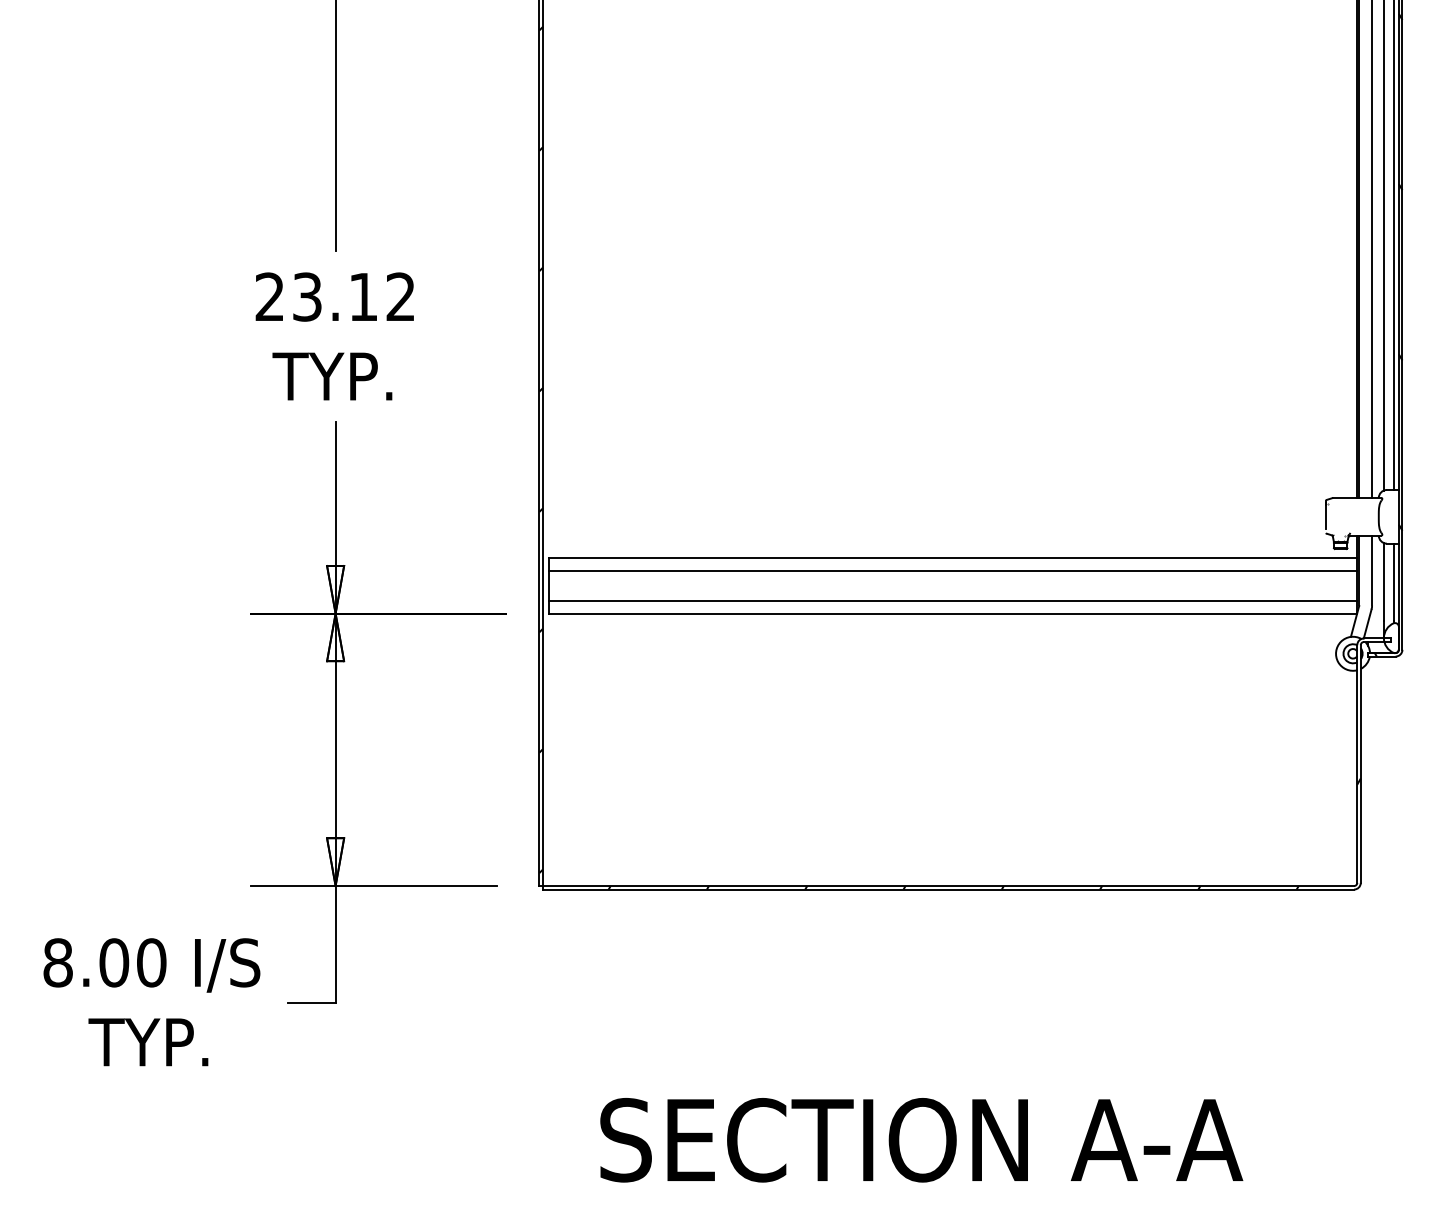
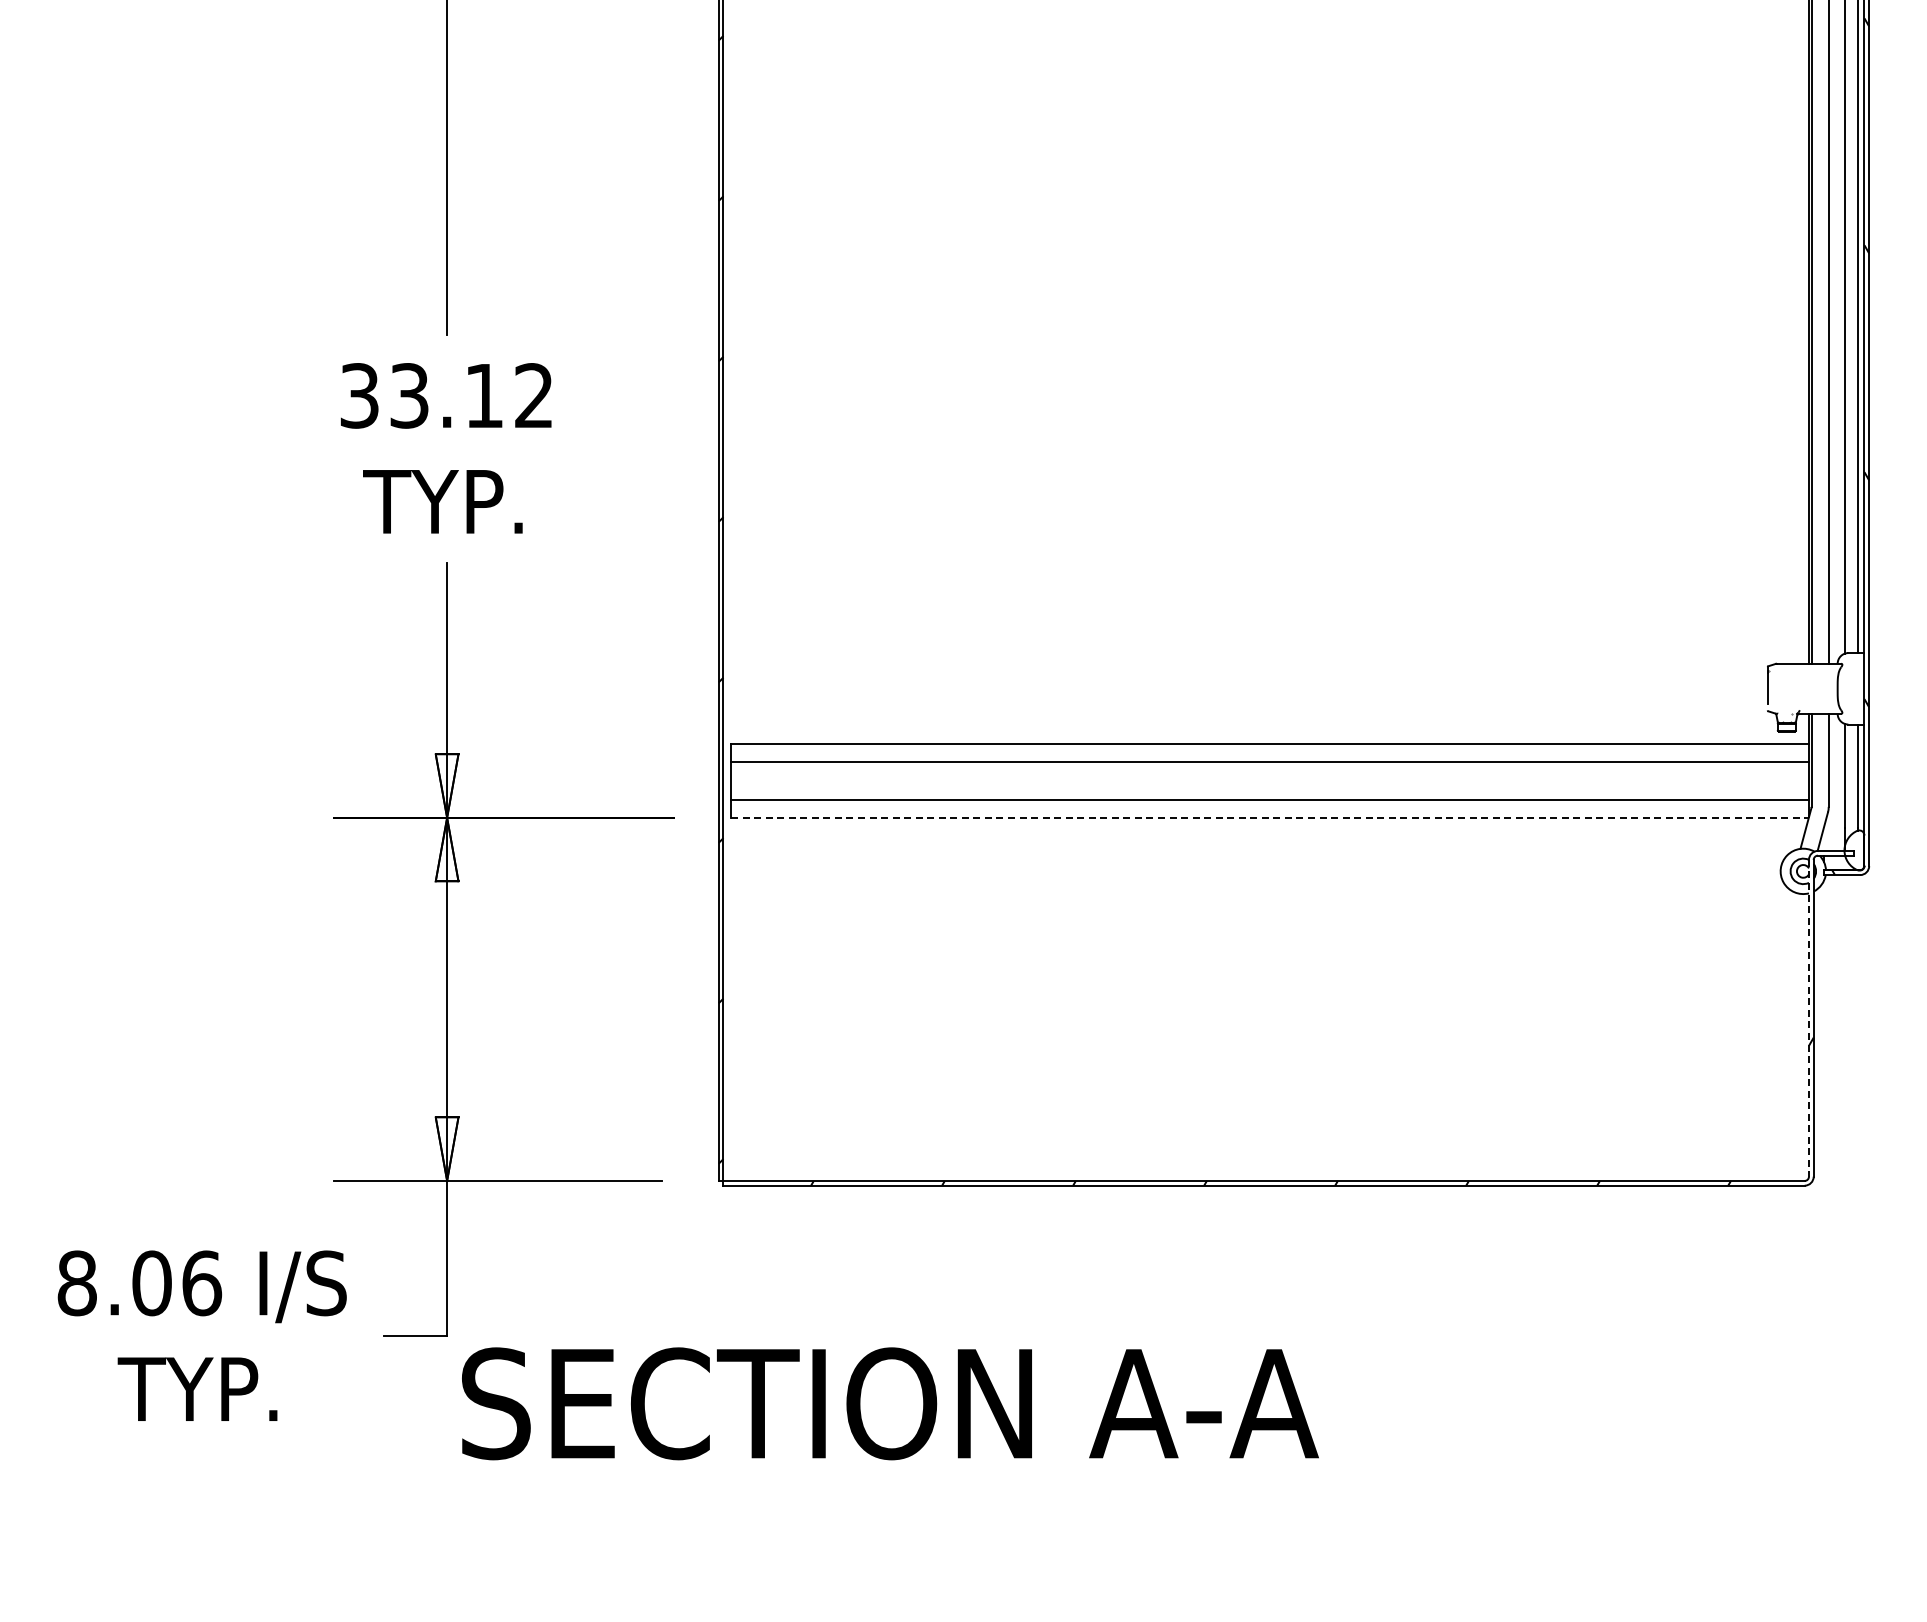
text: (269, 296) -> (359, 395), 23.12 -> 33.12
line: (952, 613) -> (1269, 817), solid -> dashed
line: (1356, 764) -> (1808, 1018), solid -> dashed
text: (152, 962) -> (202, 1283), 8.00 -> 8.06
text: (921, 1140) -> (890, 1403), moved

